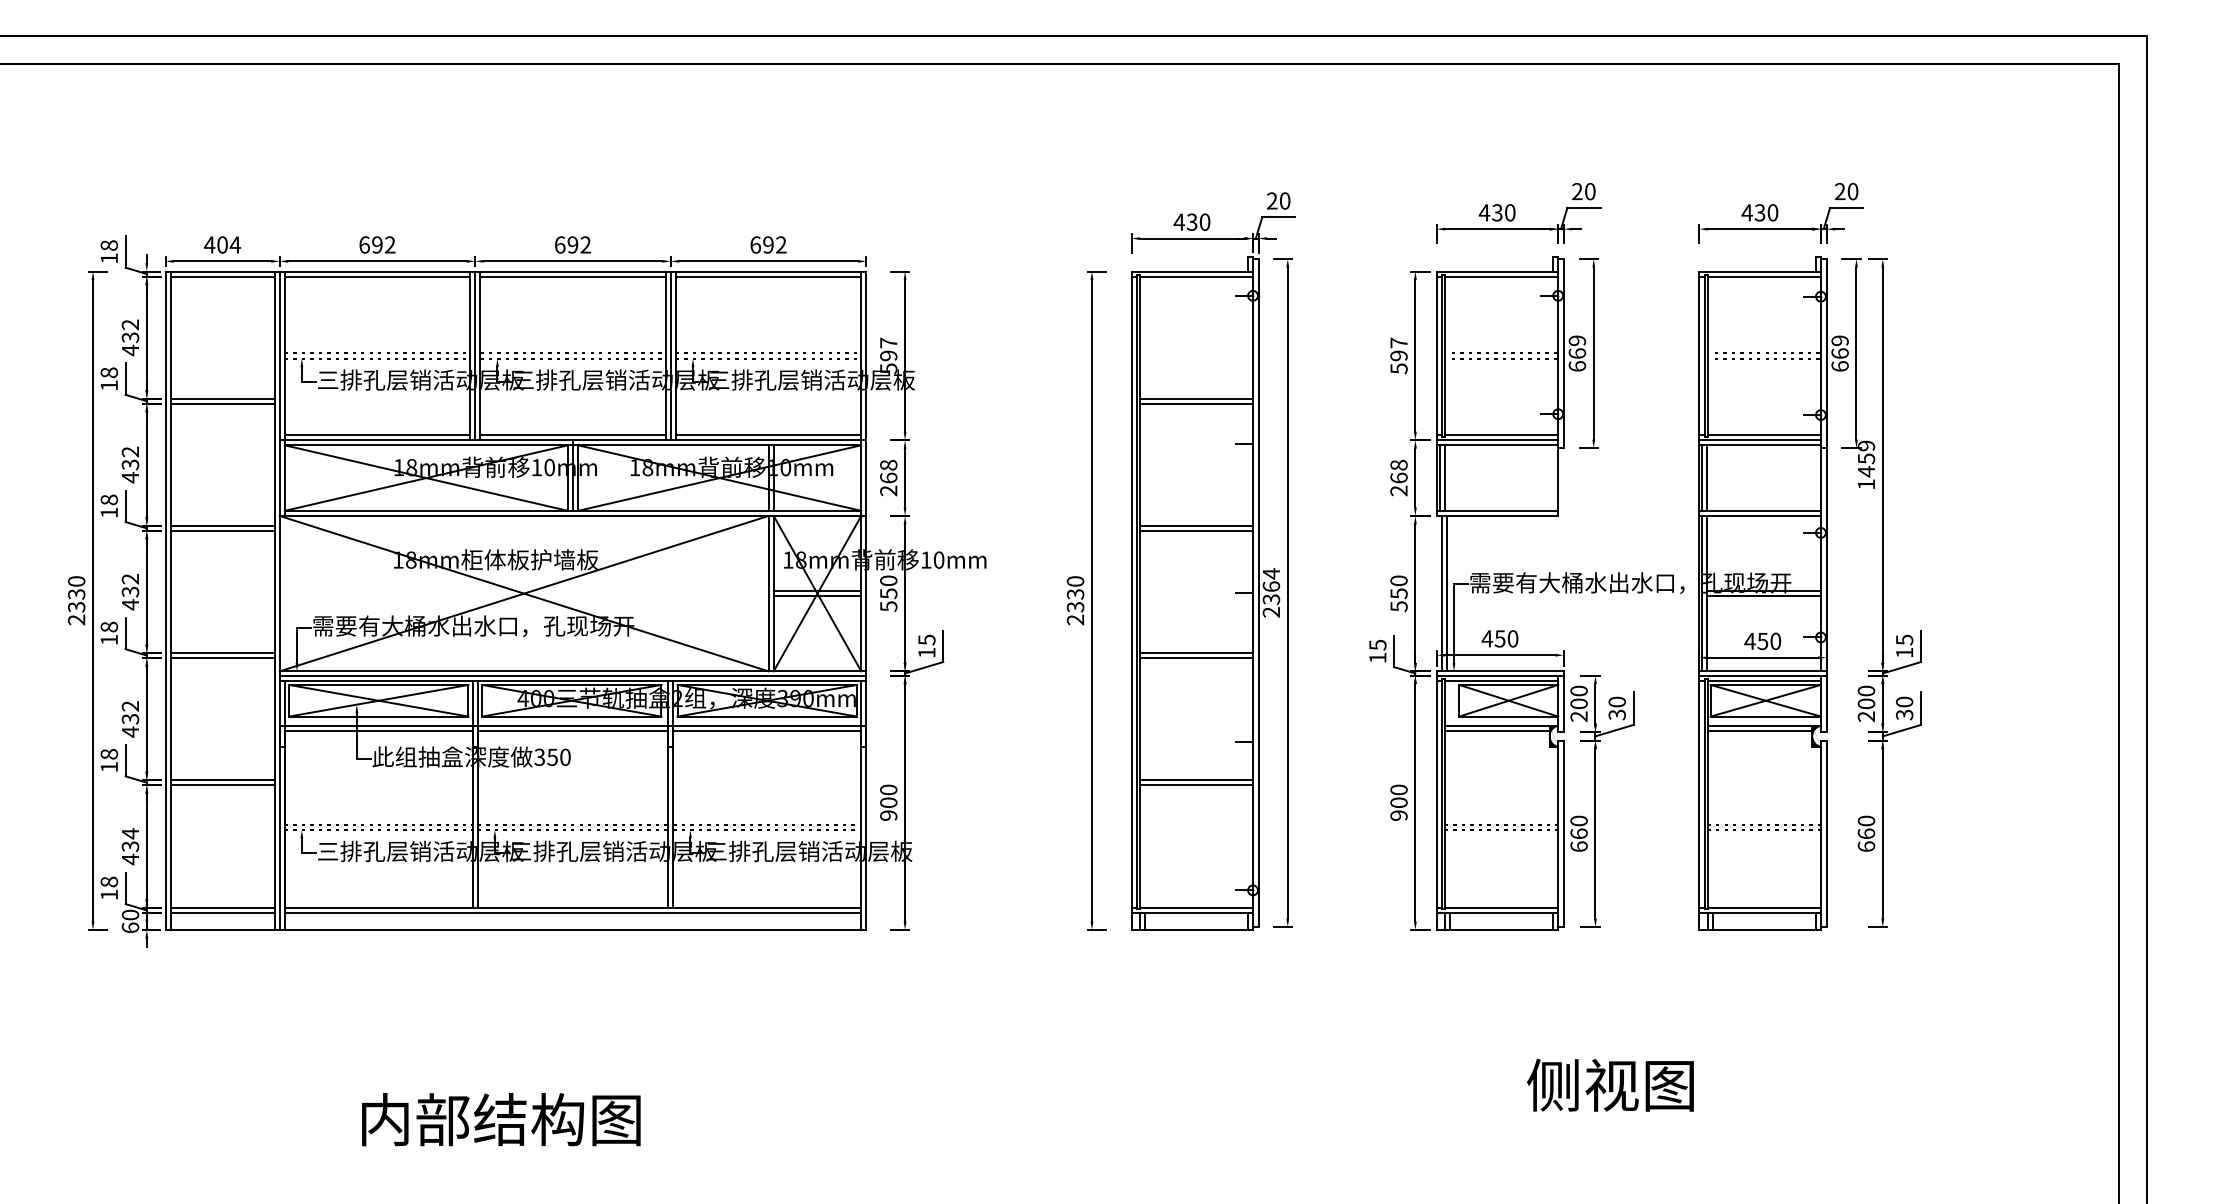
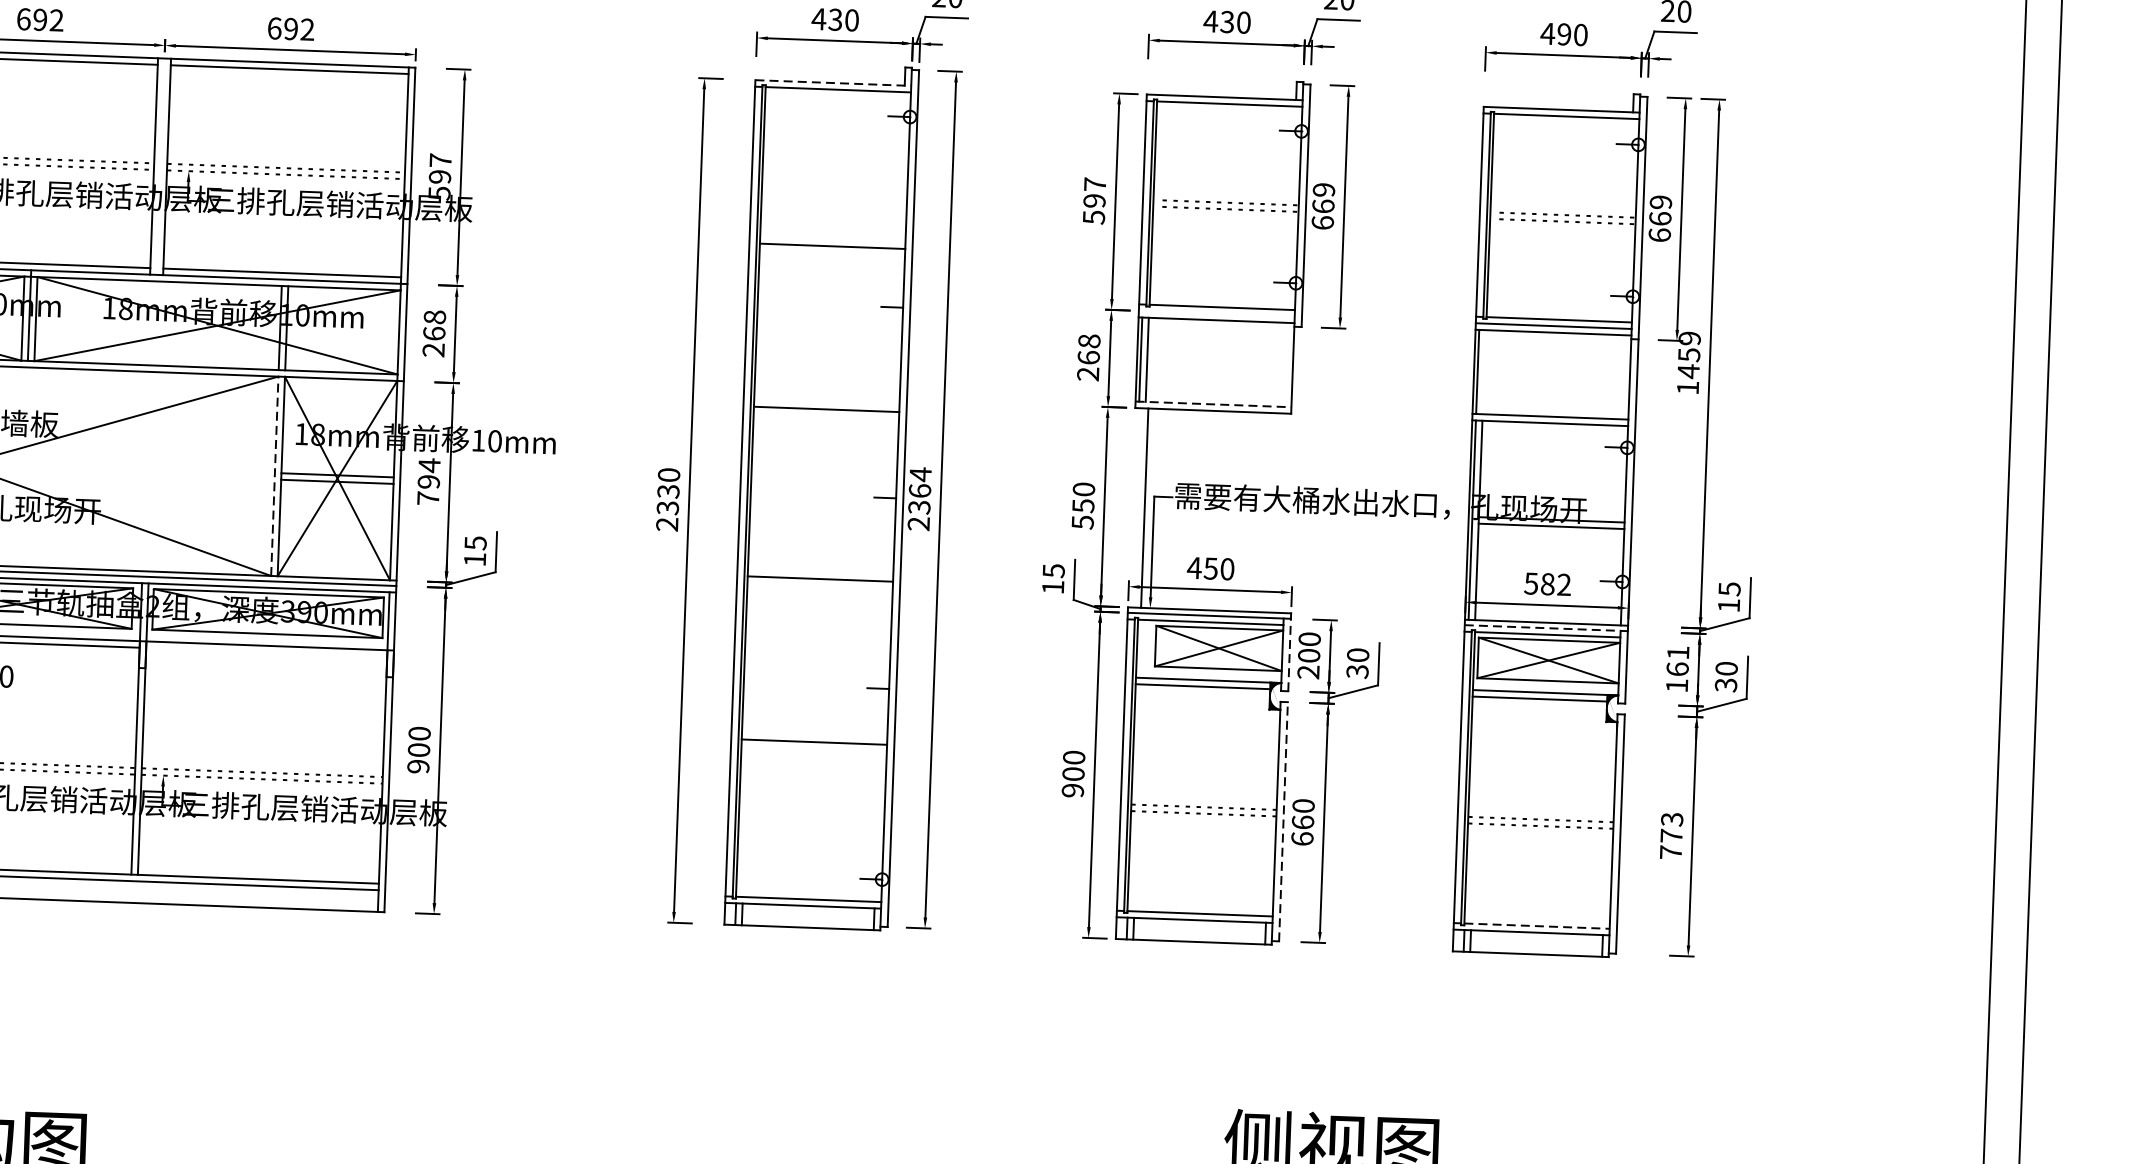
text: (1759, 212) -> (1563, 34), 430 -> 490
line: (1192, 271) -> (833, 83), solid -> dashed
line: (670, 355) -> (160, 166), removed
line: (1196, 403) -> (832, 252), removed
line: (1497, 440) -> (1216, 314), removed
line: (1707, 477) -> (1484, 371), removed
line: (1497, 510) -> (1213, 403), solid -> dashed
line: (1196, 530) -> (826, 415), removed
line: (768, 593) -> (274, 476), solid -> dashed
text: (888, 593) -> (428, 481), 550 -> 794
line: (1441, 593) -> (1137, 507), removed
text: (1762, 641) -> (1547, 584), 450 -> 582
line: (1196, 653) -> (820, 573), removed
line: (1763, 675) -> (1546, 628), solid -> dashed
line: (1563, 703) -> (1289, 654), solid -> dashed
text: (1866, 703) -> (1677, 668), 200 -> 161
line: (767, 731) -> (266, 653), removed
line: (1196, 780) -> (814, 736), removed
line: (1563, 833) -> (1283, 821), solid -> dashed
text: (1866, 833) -> (1671, 835), 660 -> 773
line: (1764, 907) -> (1537, 925), solid -> dashed

